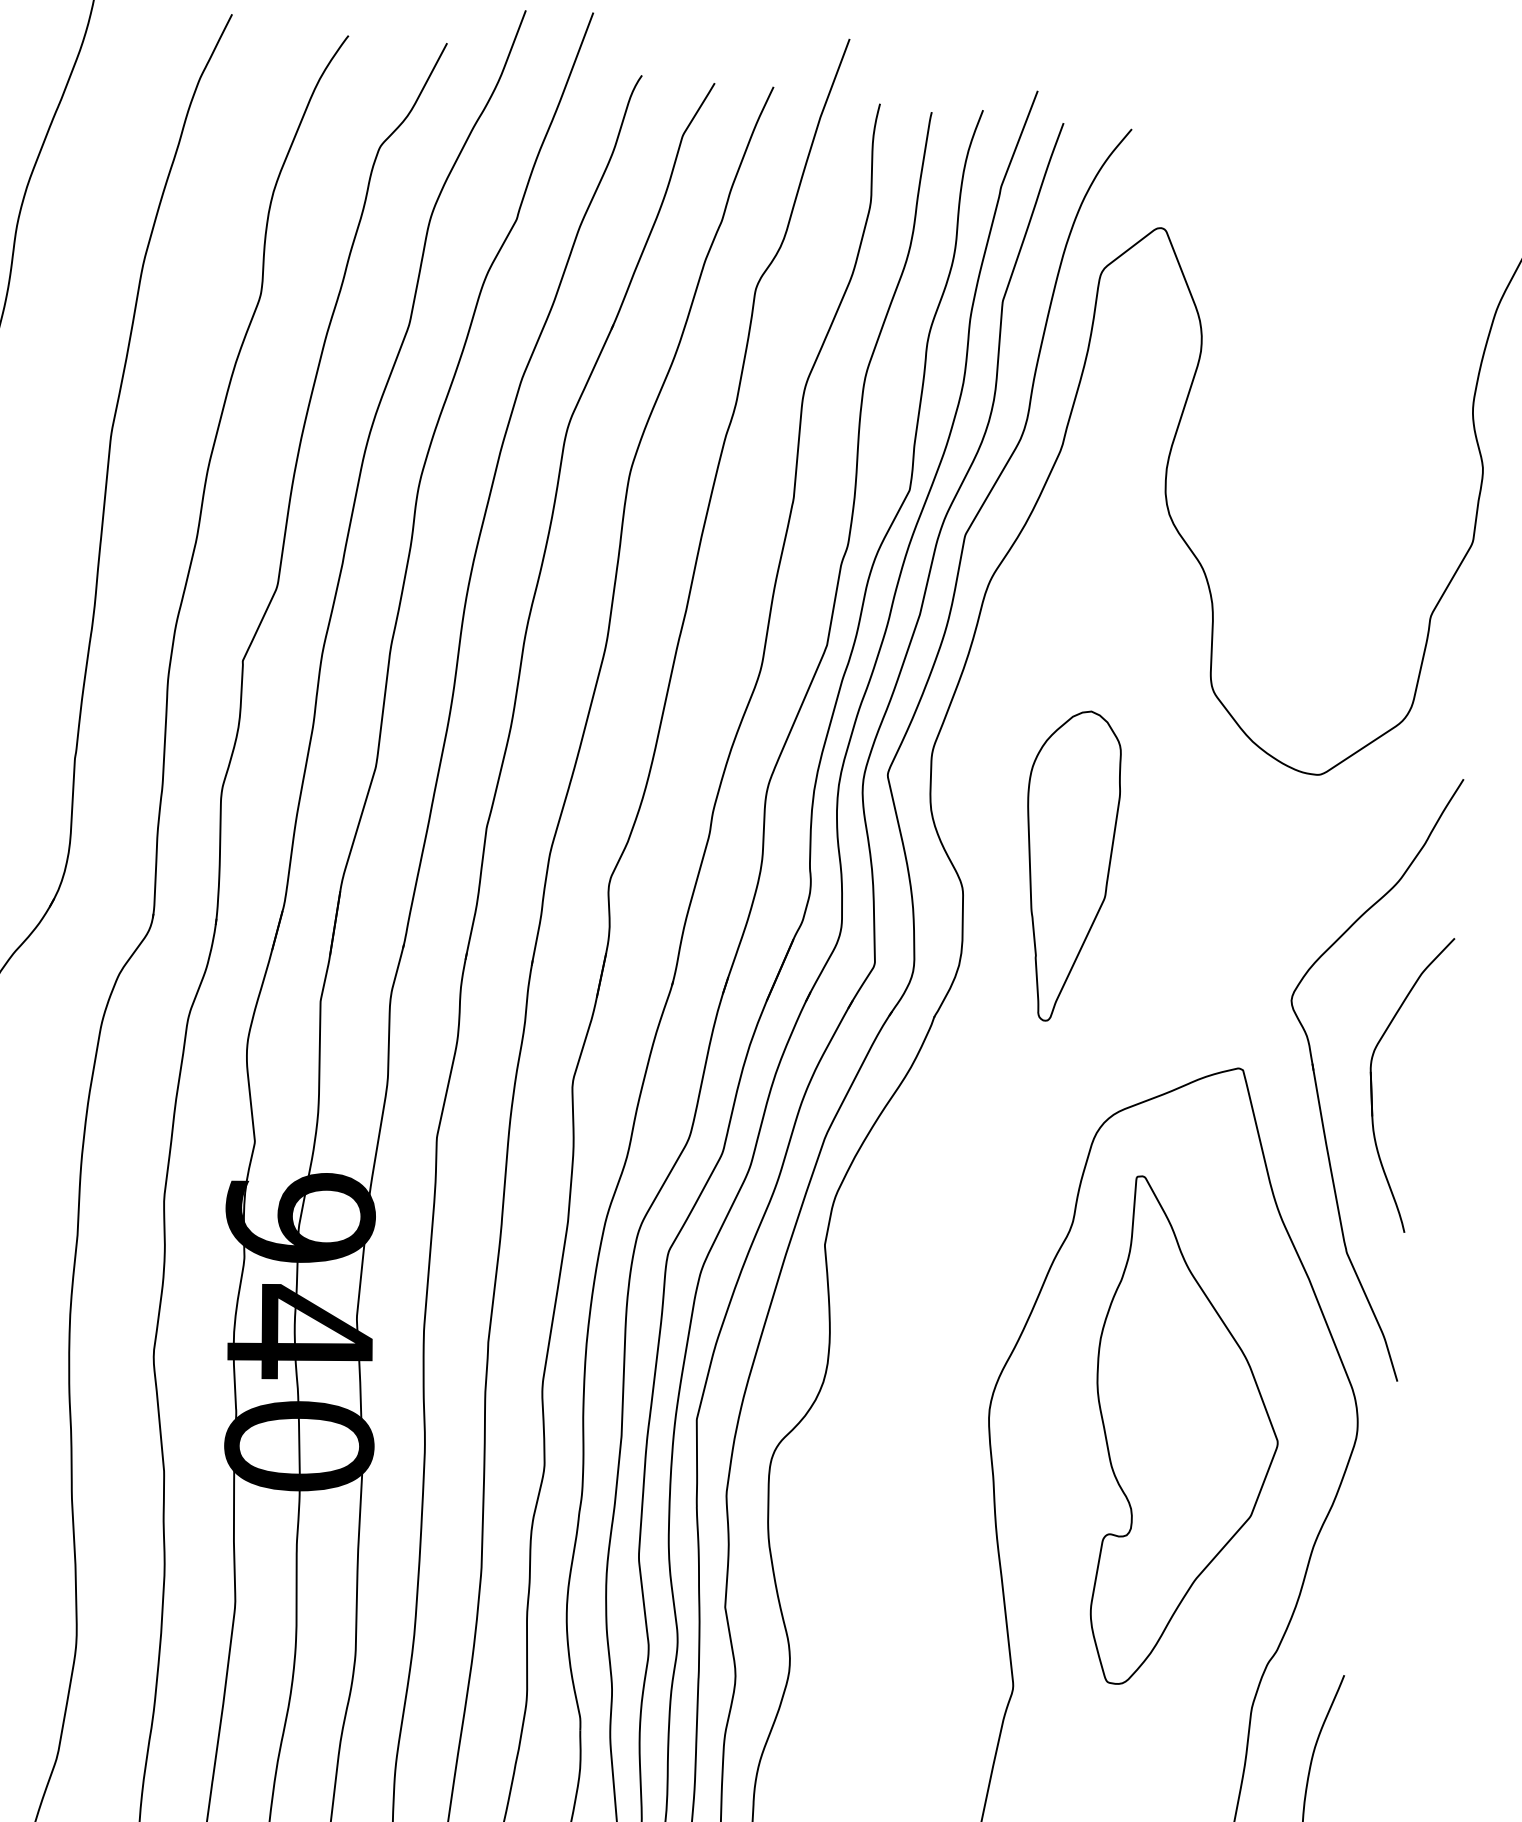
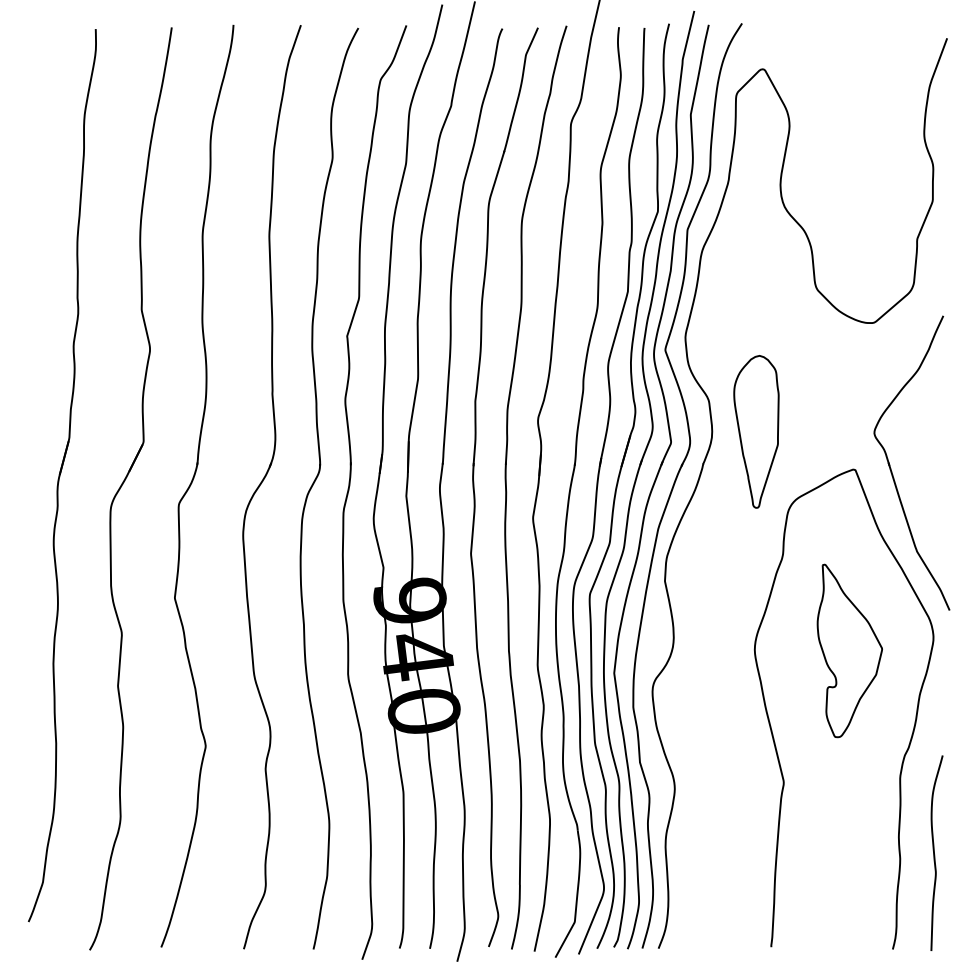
part: (1064, 864) -> (756, 431), moved
part: (1374, 1083) -> (919, 468), removed
part: (1182, 1436) -> (849, 650), size x0.7

